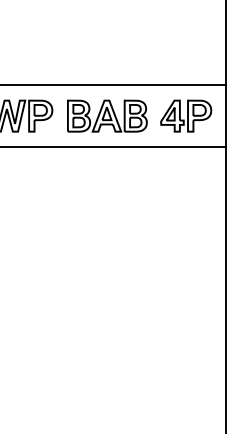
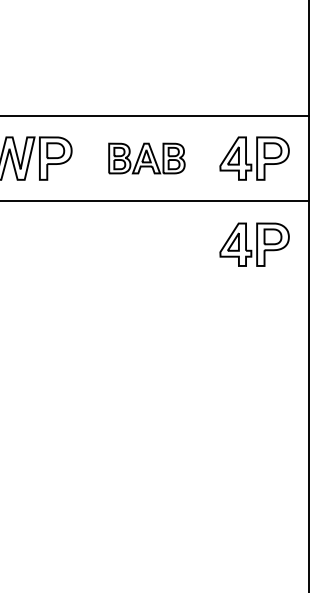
part: (107, 115) -> (147, 157), size x0.7
part: (186, 178) -> (255, 243), added

